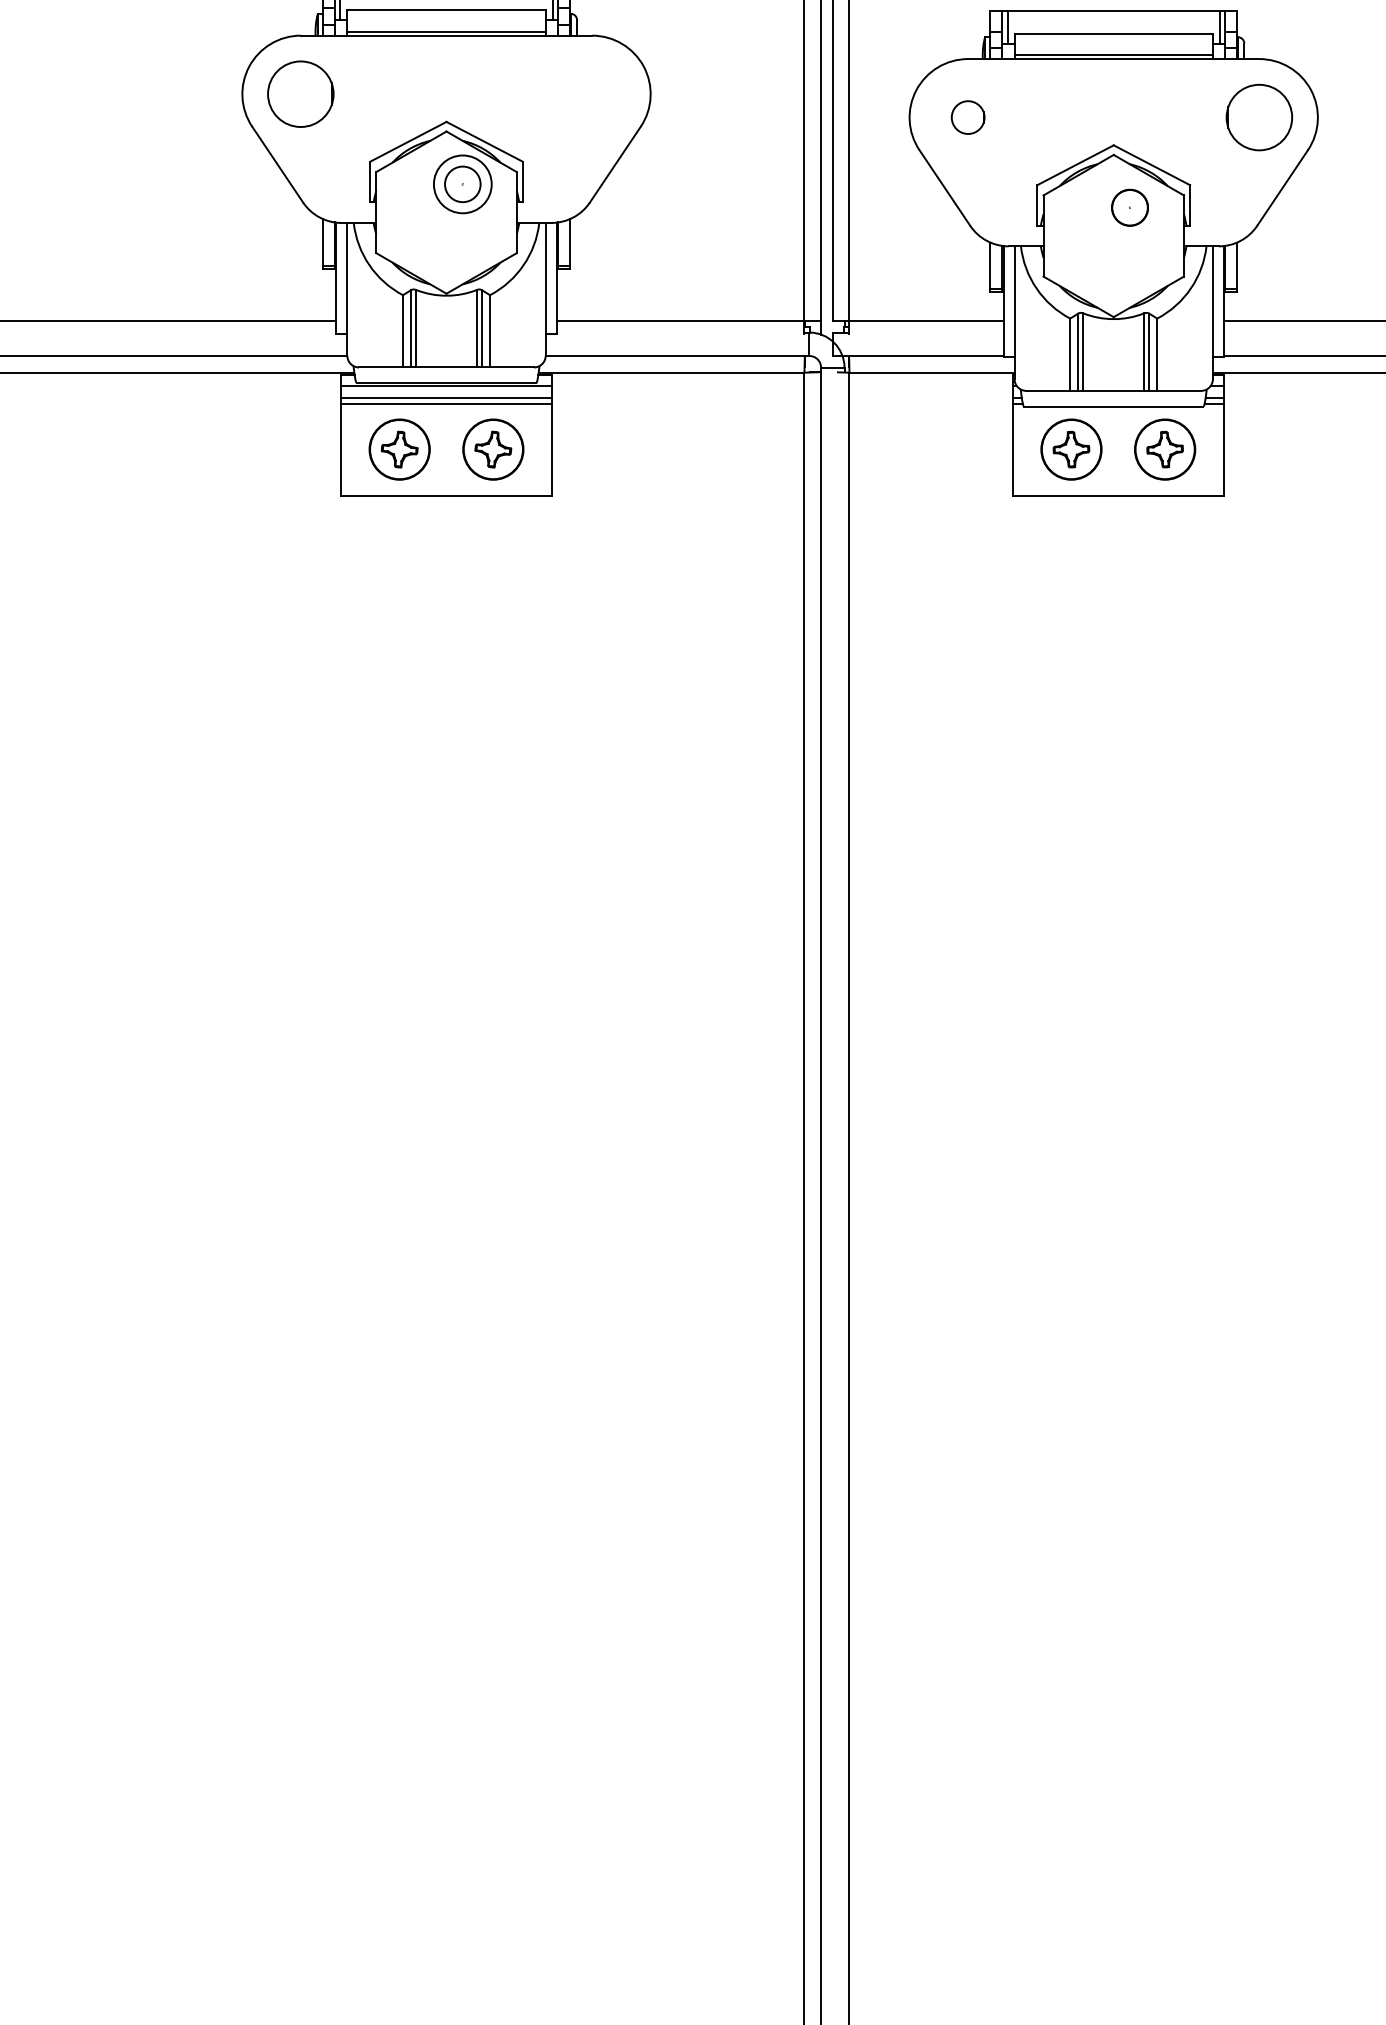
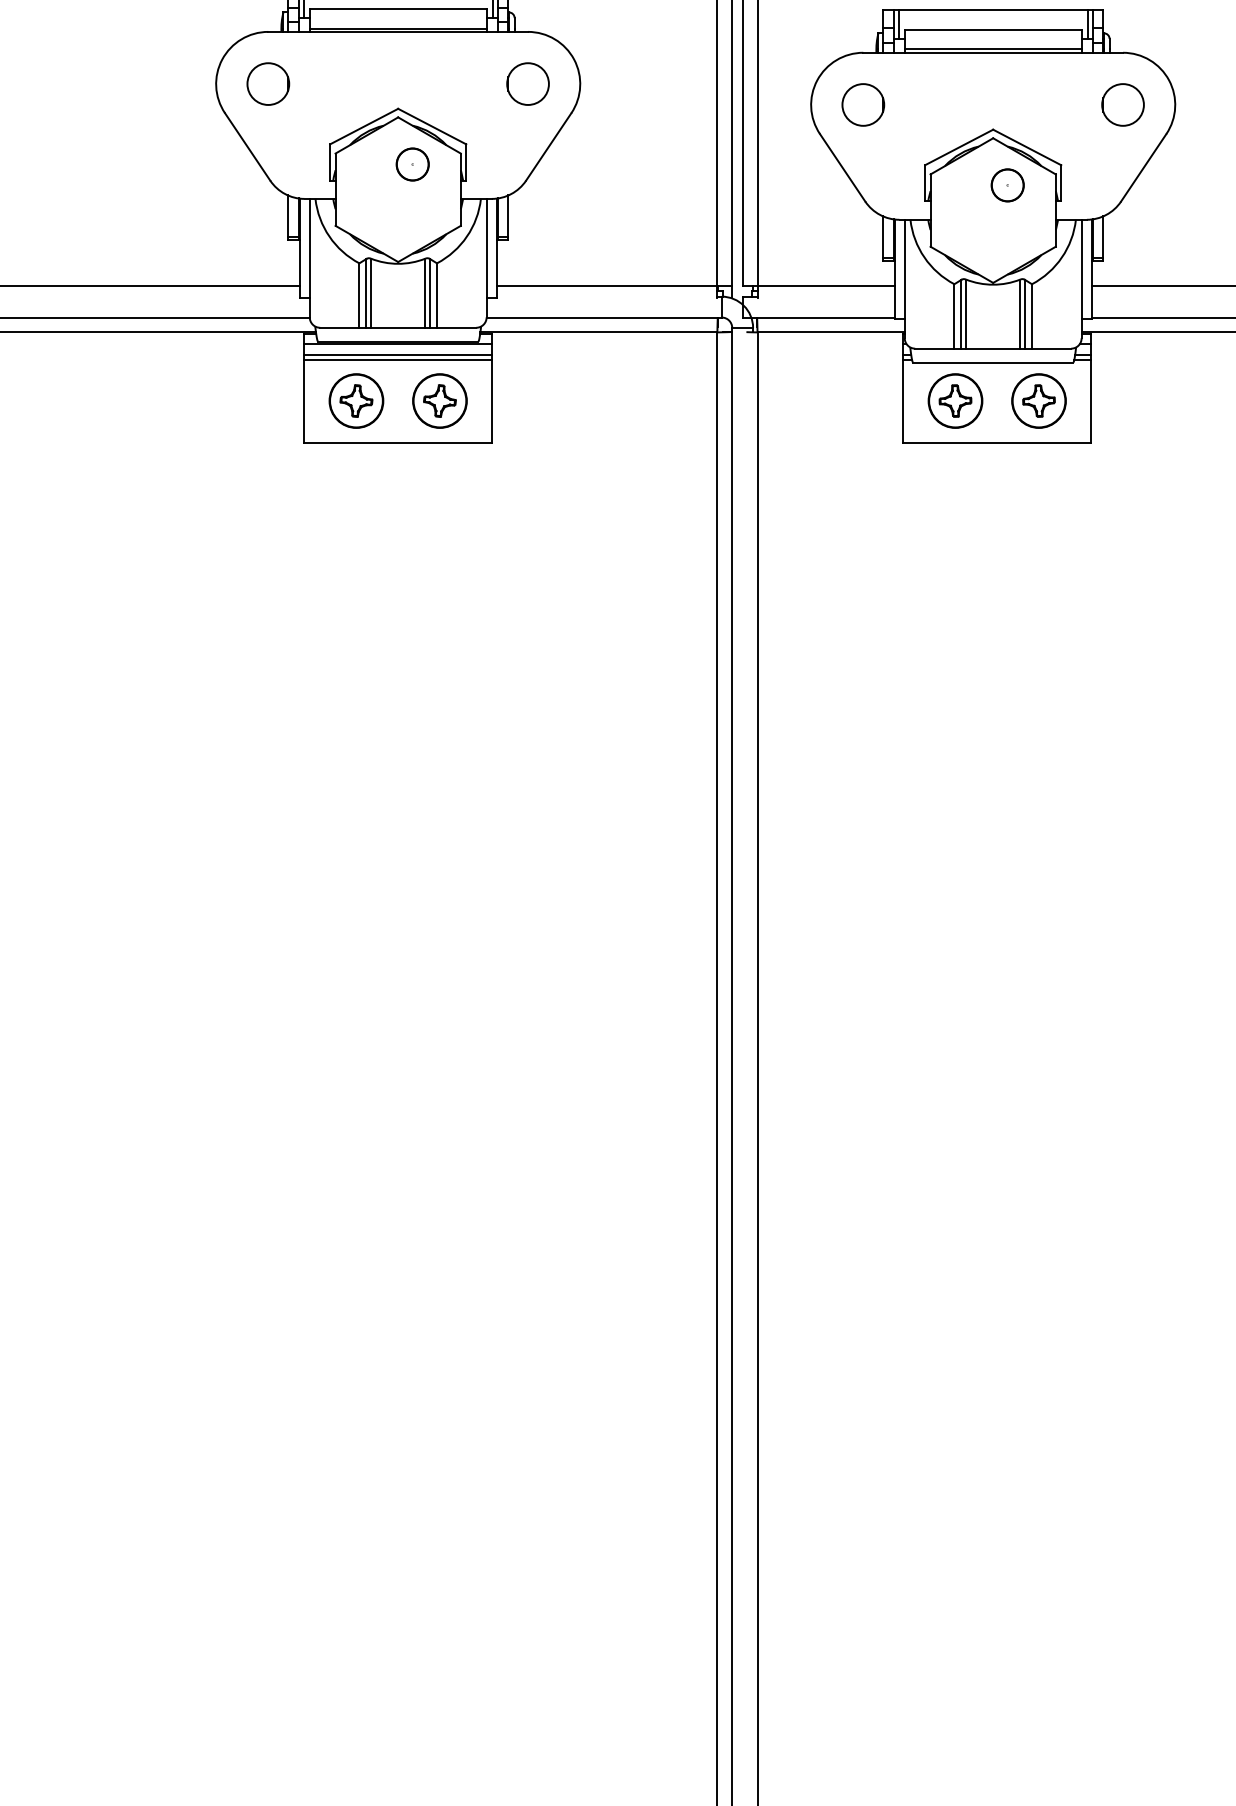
part: (301, 93) -> (268, 83), size x0.71
circle: (591, 93) -> (527, 83), added
part: (968, 117) -> (863, 104), size x1.43
circle: (1258, 117) -> (1122, 104), size x0.71
circle: (462, 184) -> (412, 164), size x0.62

